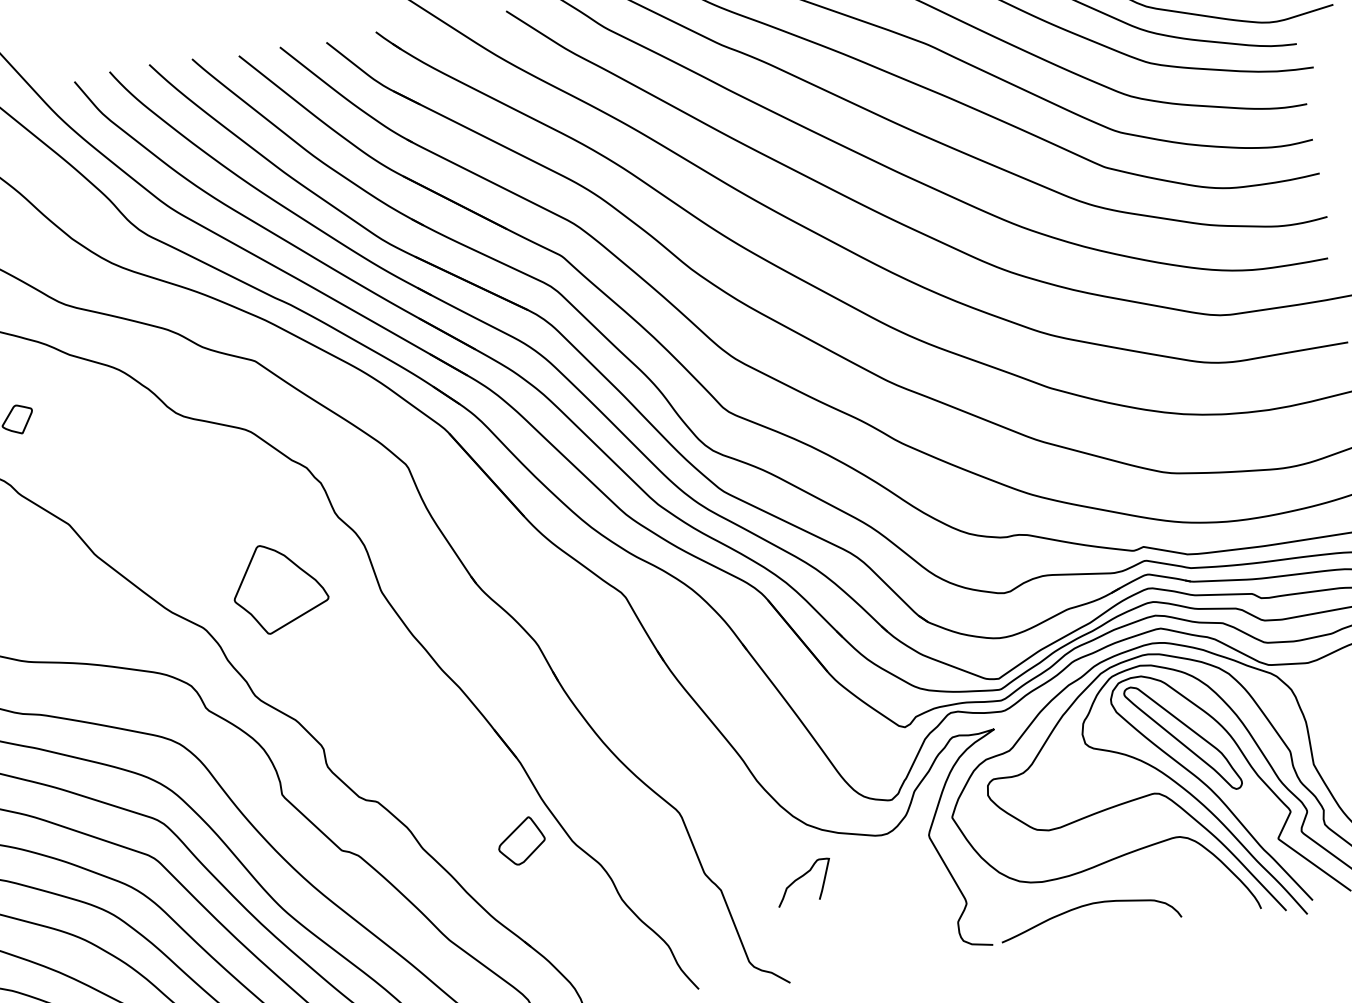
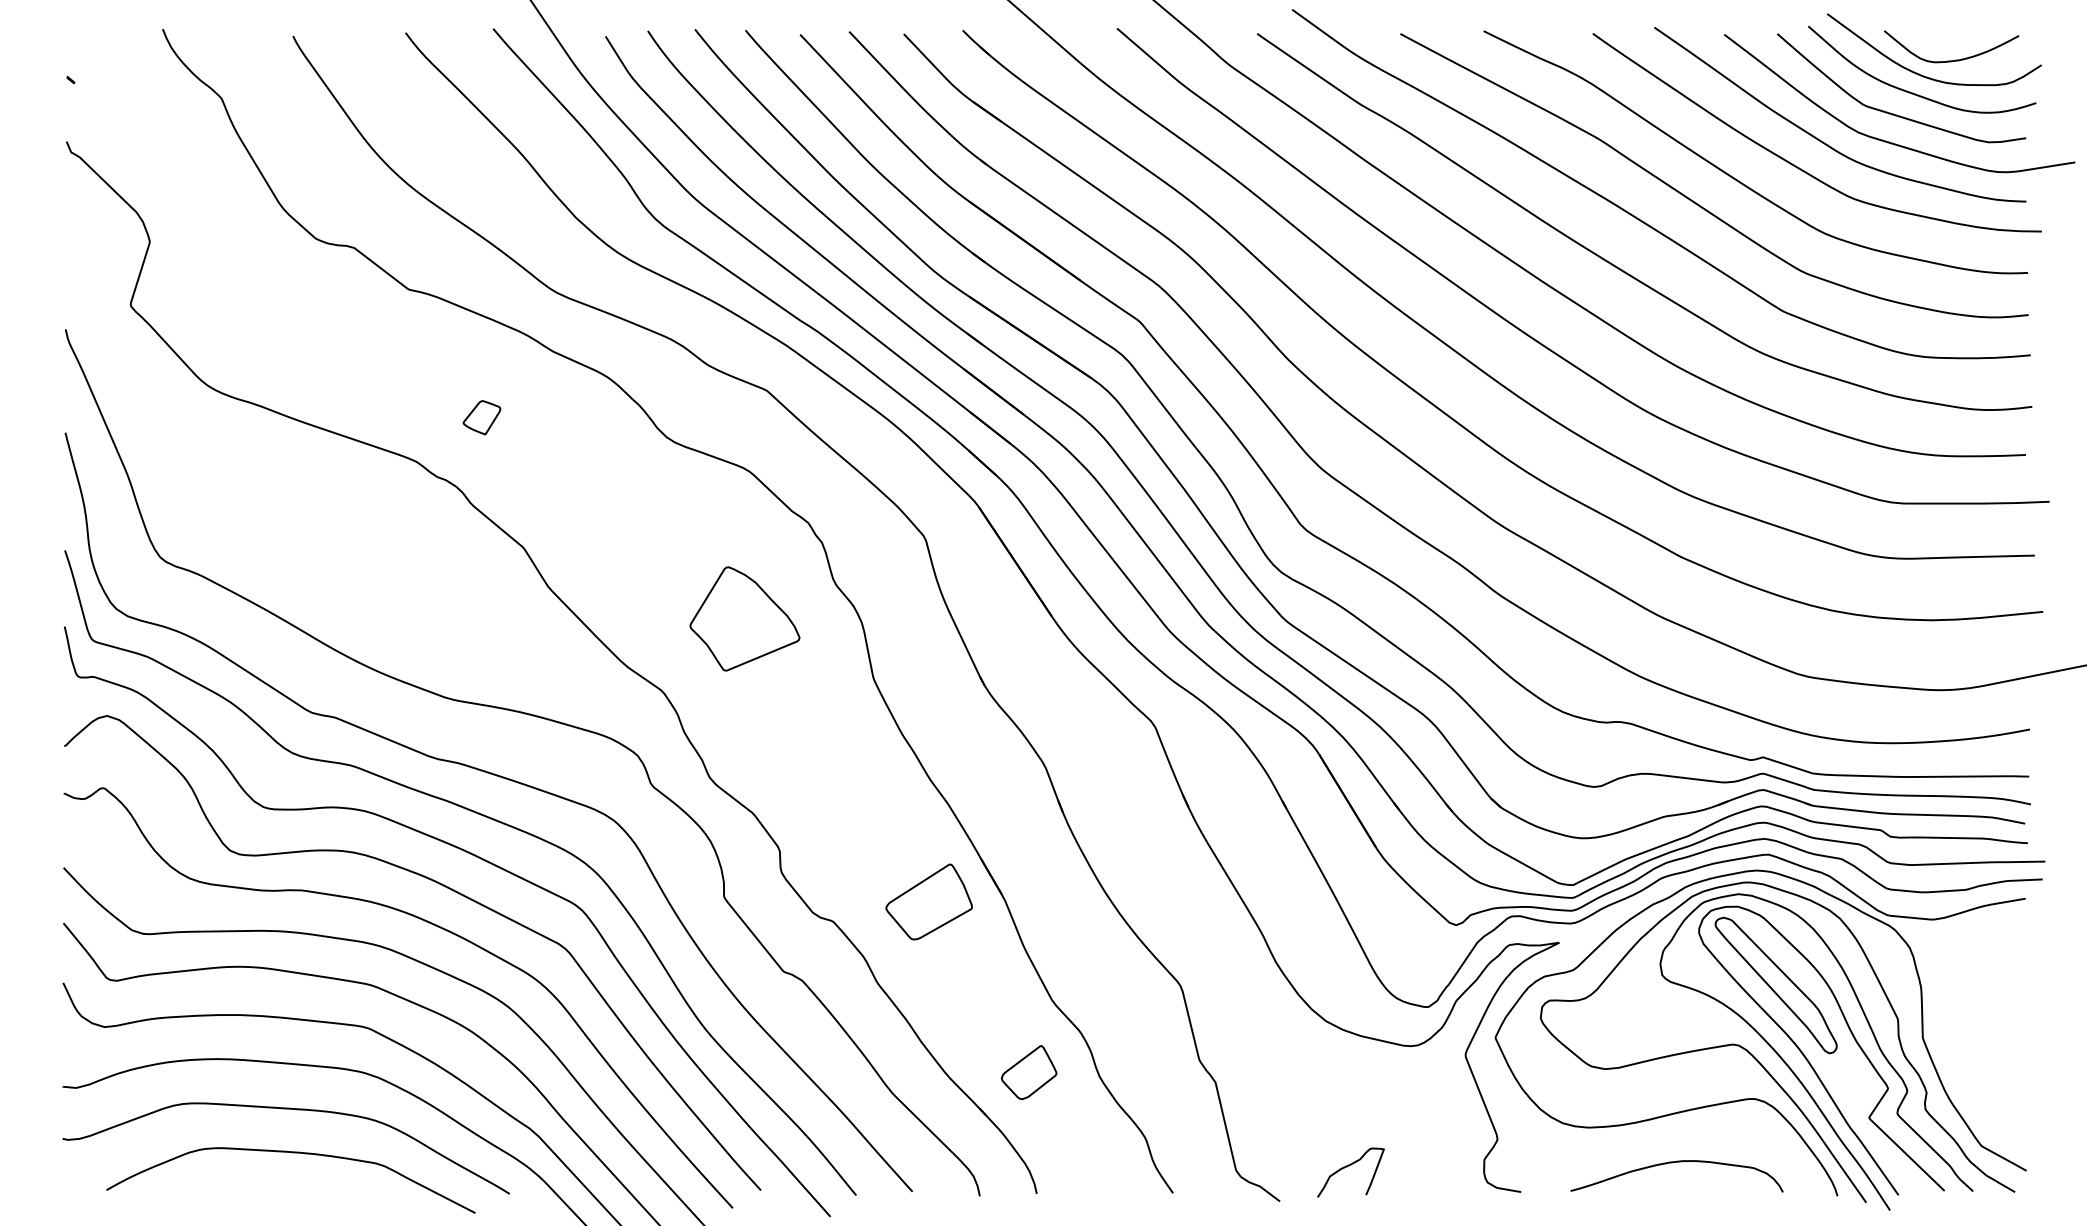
part: (279, 587) -> (744, 618), moved
part: (455, 773) -> (928, 901), added
part: (521, 841) -> (1029, 1072), moved
curve: (800, 878) -> (1347, 1167), moved
curve: (1085, 906) -> (1673, 1163), moved

